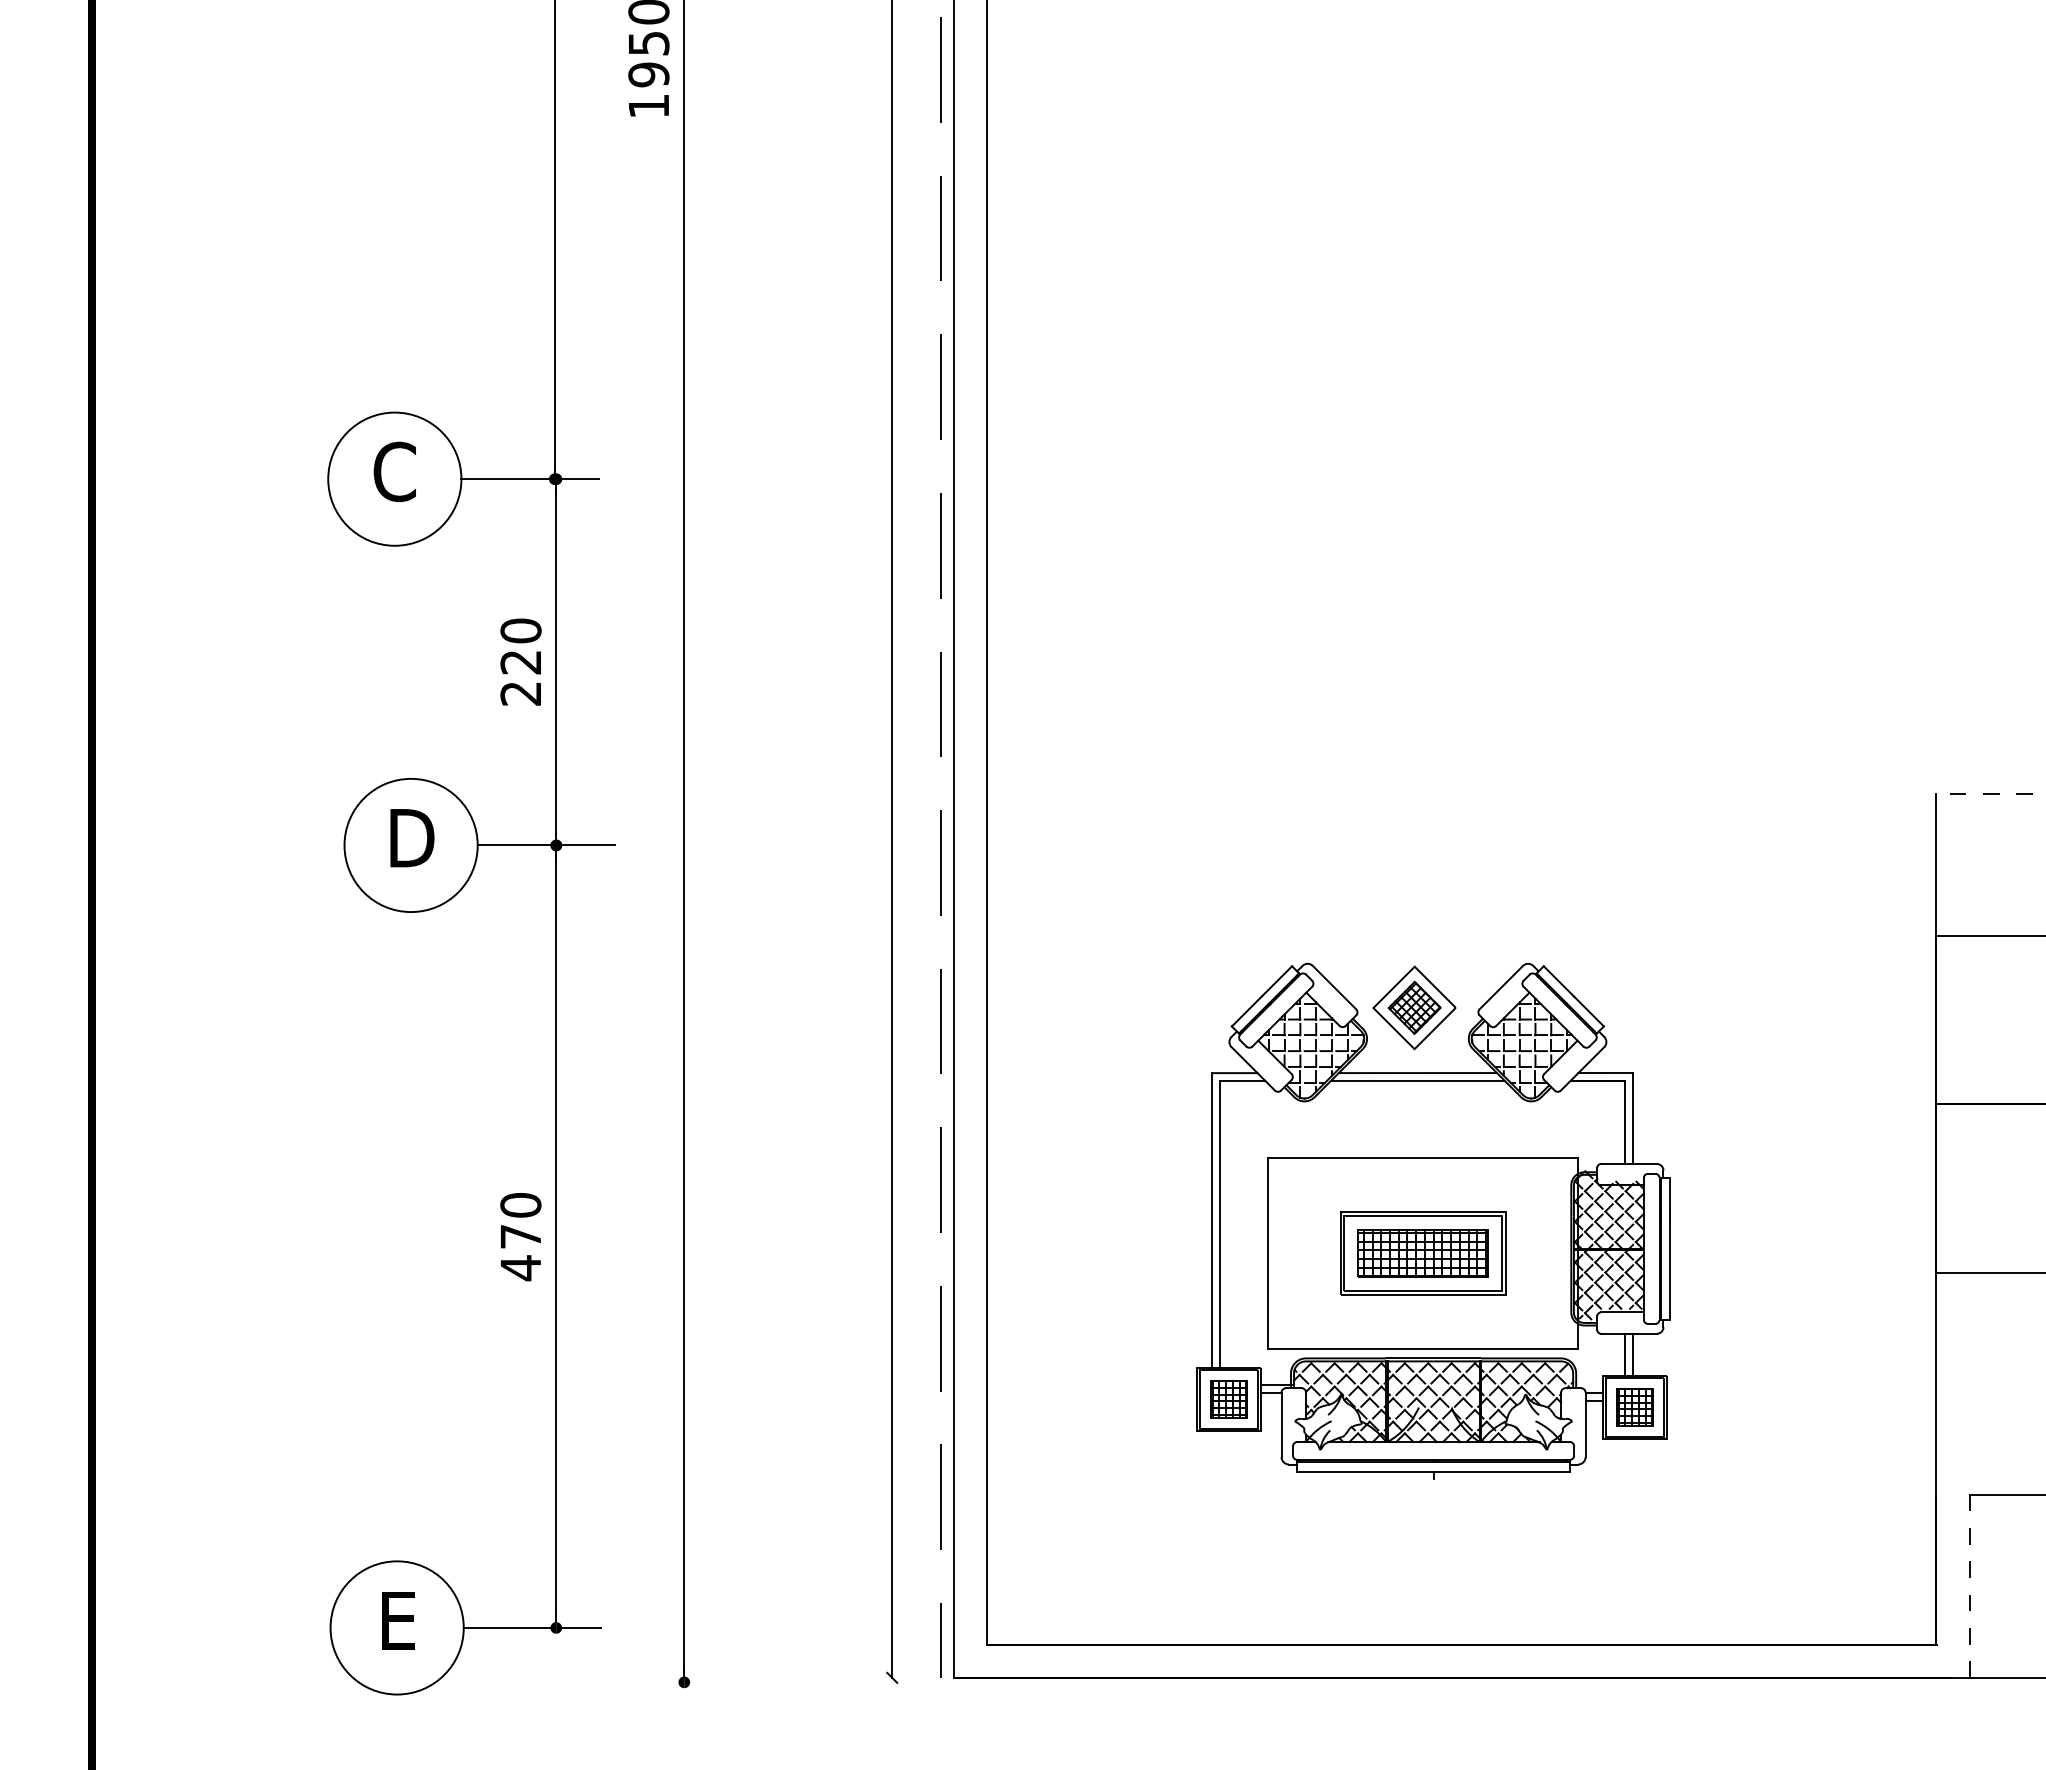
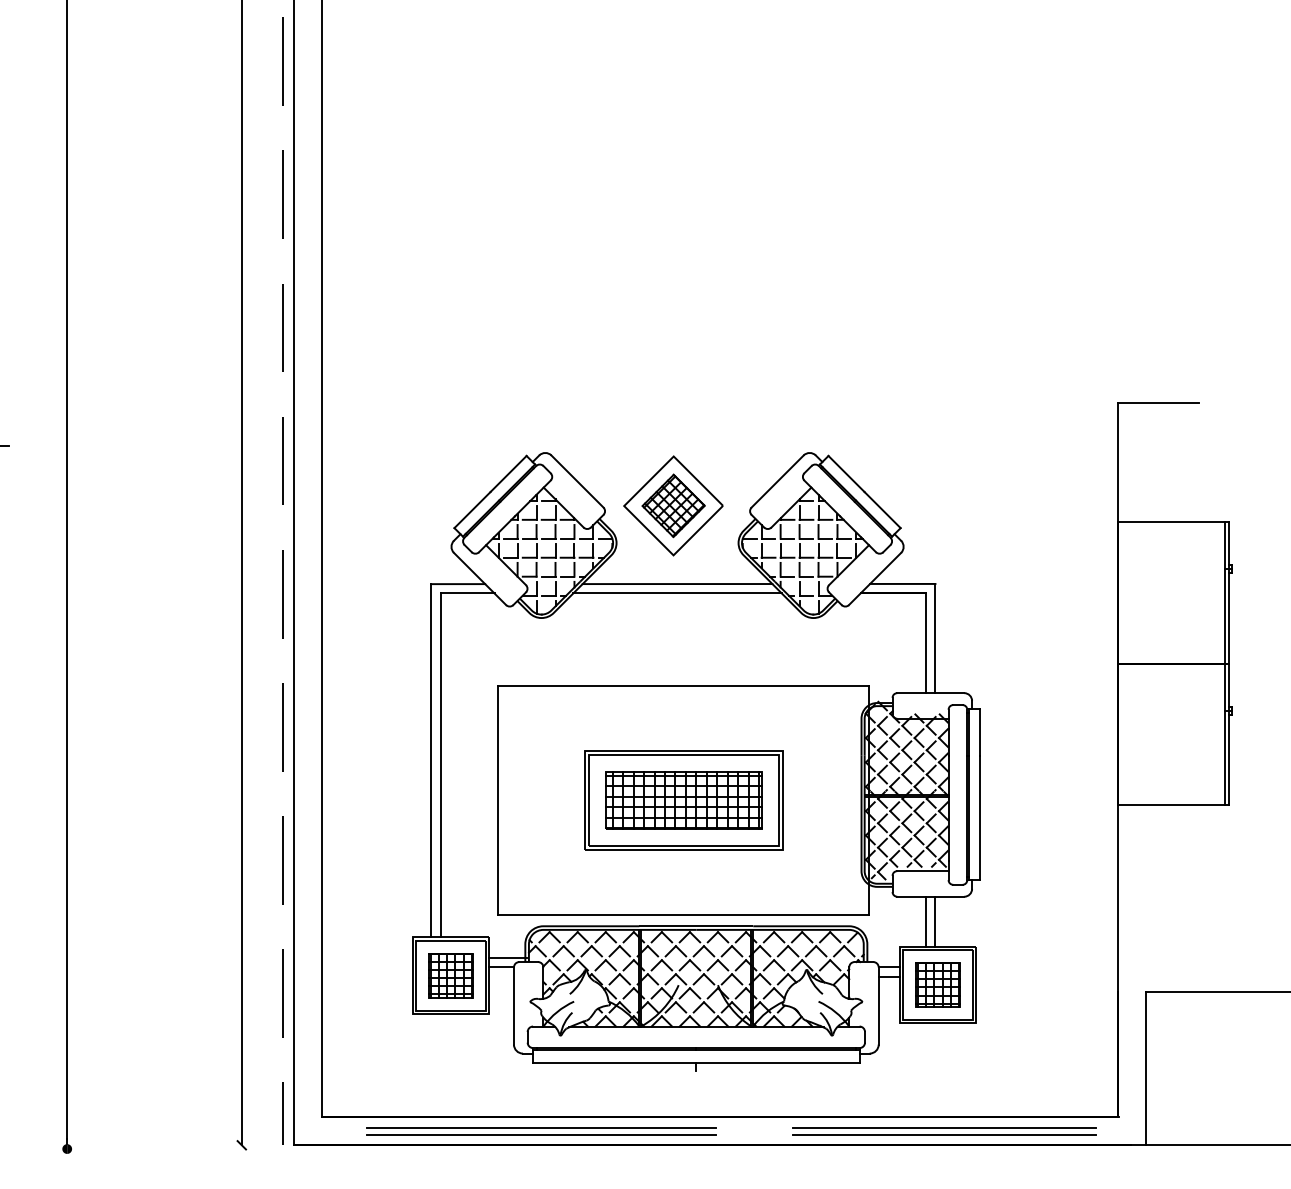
line: (1984, 794) -> (1158, 403), dashed -> solid
part: (1433, 1221) -> (696, 762), size x1.43
line: (1969, 1586) -> (1146, 1068), dashed -> solid
line: (1248, 1657) -> (540, 1128), added
part: (1729, 1660) -> (944, 1130), added
line: (1248, 1665) -> (540, 1134), added

